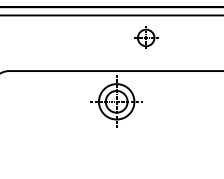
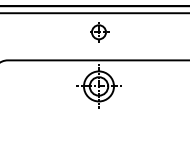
part: (146, 38) -> (99, 32), moved

